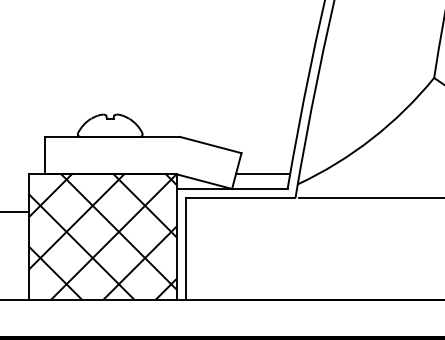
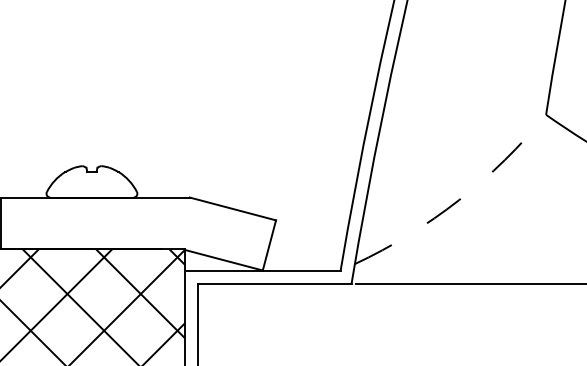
arc: (371, 138) -> (458, 199), solid -> dashed
line: (263, 173) -> (306, 248), removed

